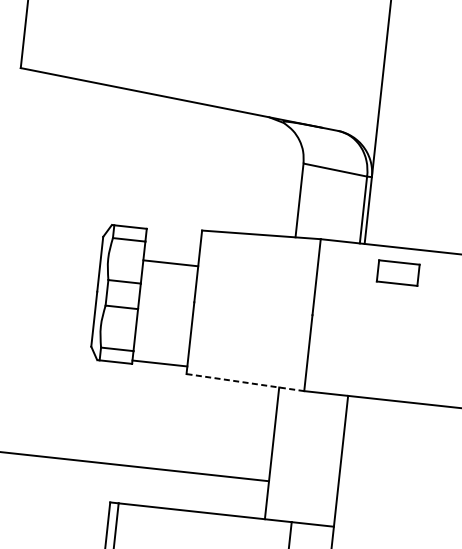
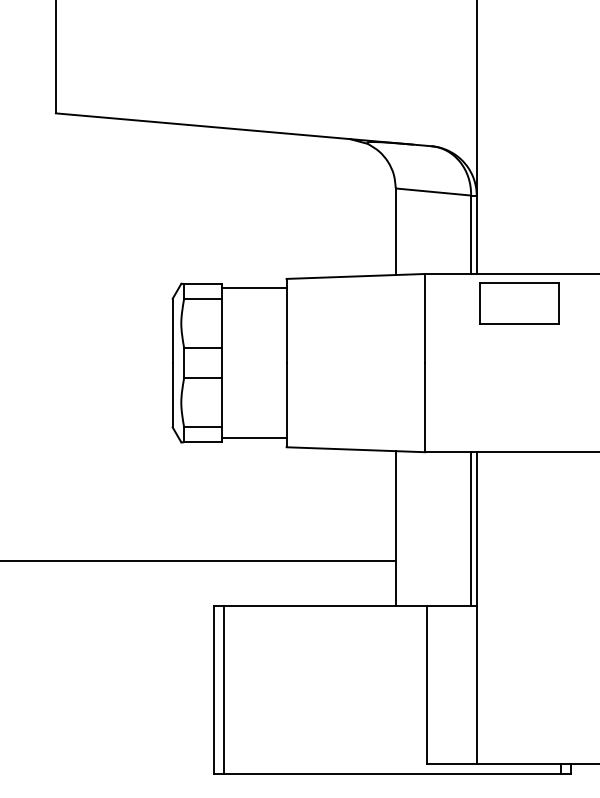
line: (170, 263) -> (254, 287), moved
part: (398, 273) -> (519, 303), size x1.67
line: (245, 382) -> (356, 449), dashed -> solid
line: (336, 460) -> (471, 528), added

